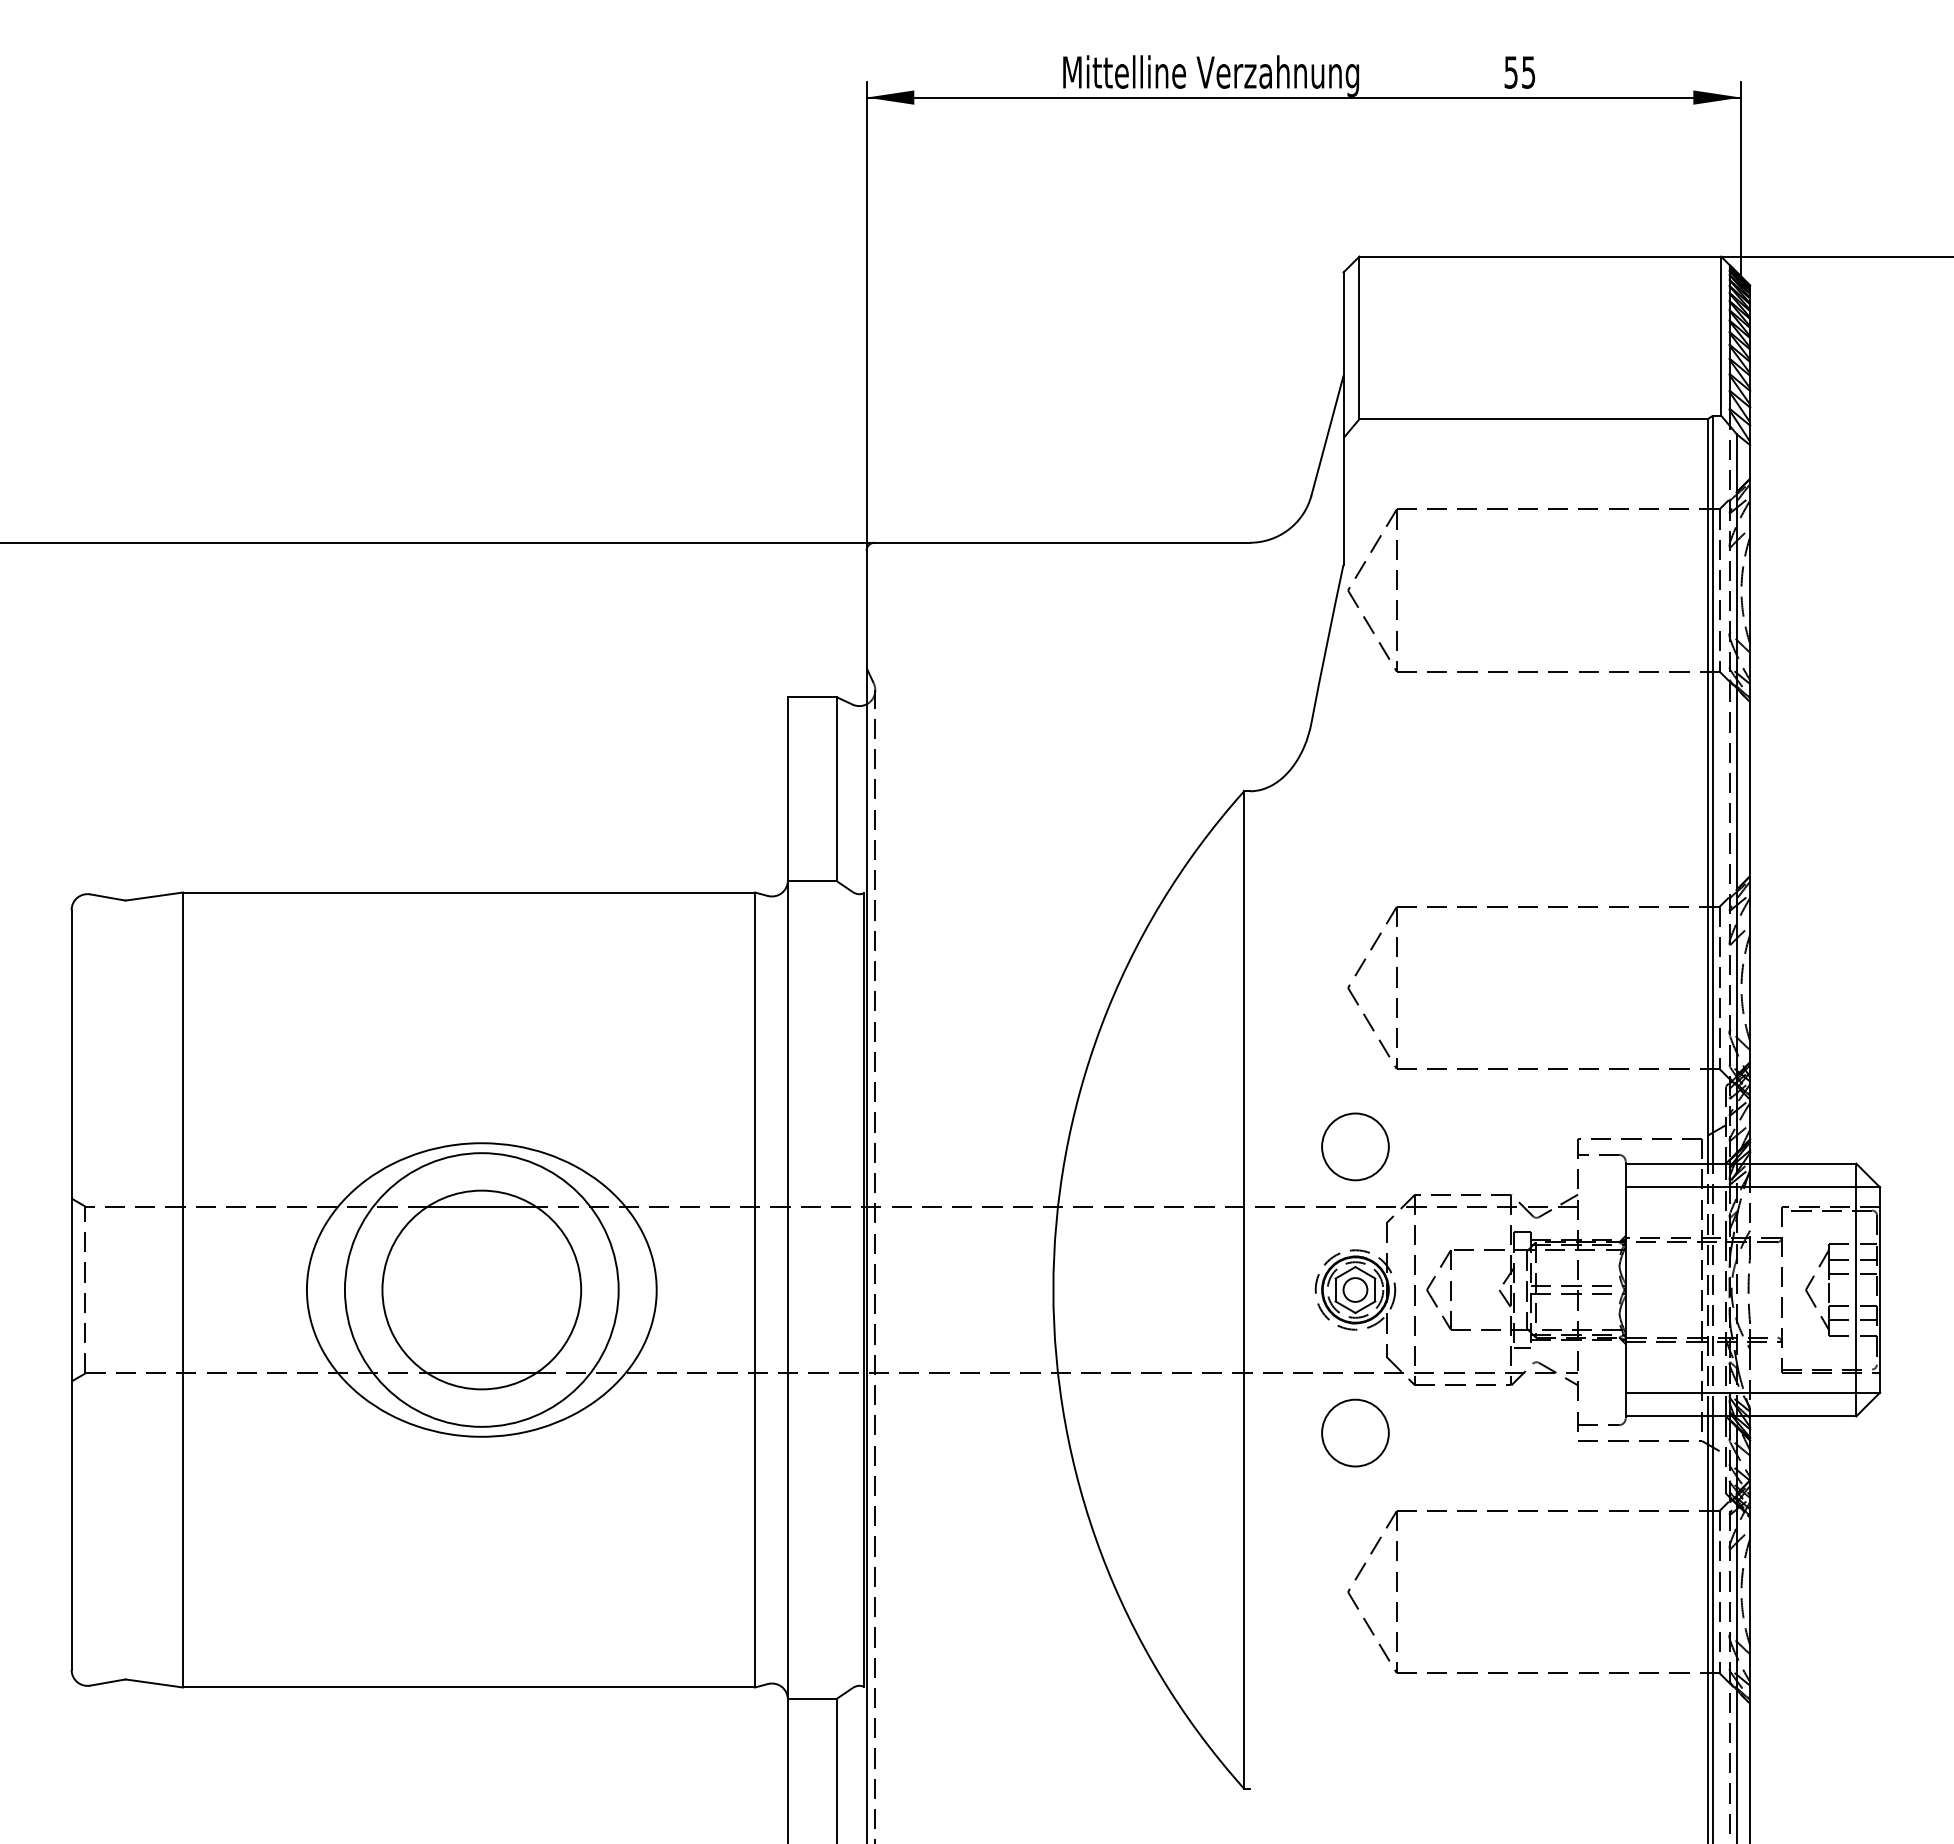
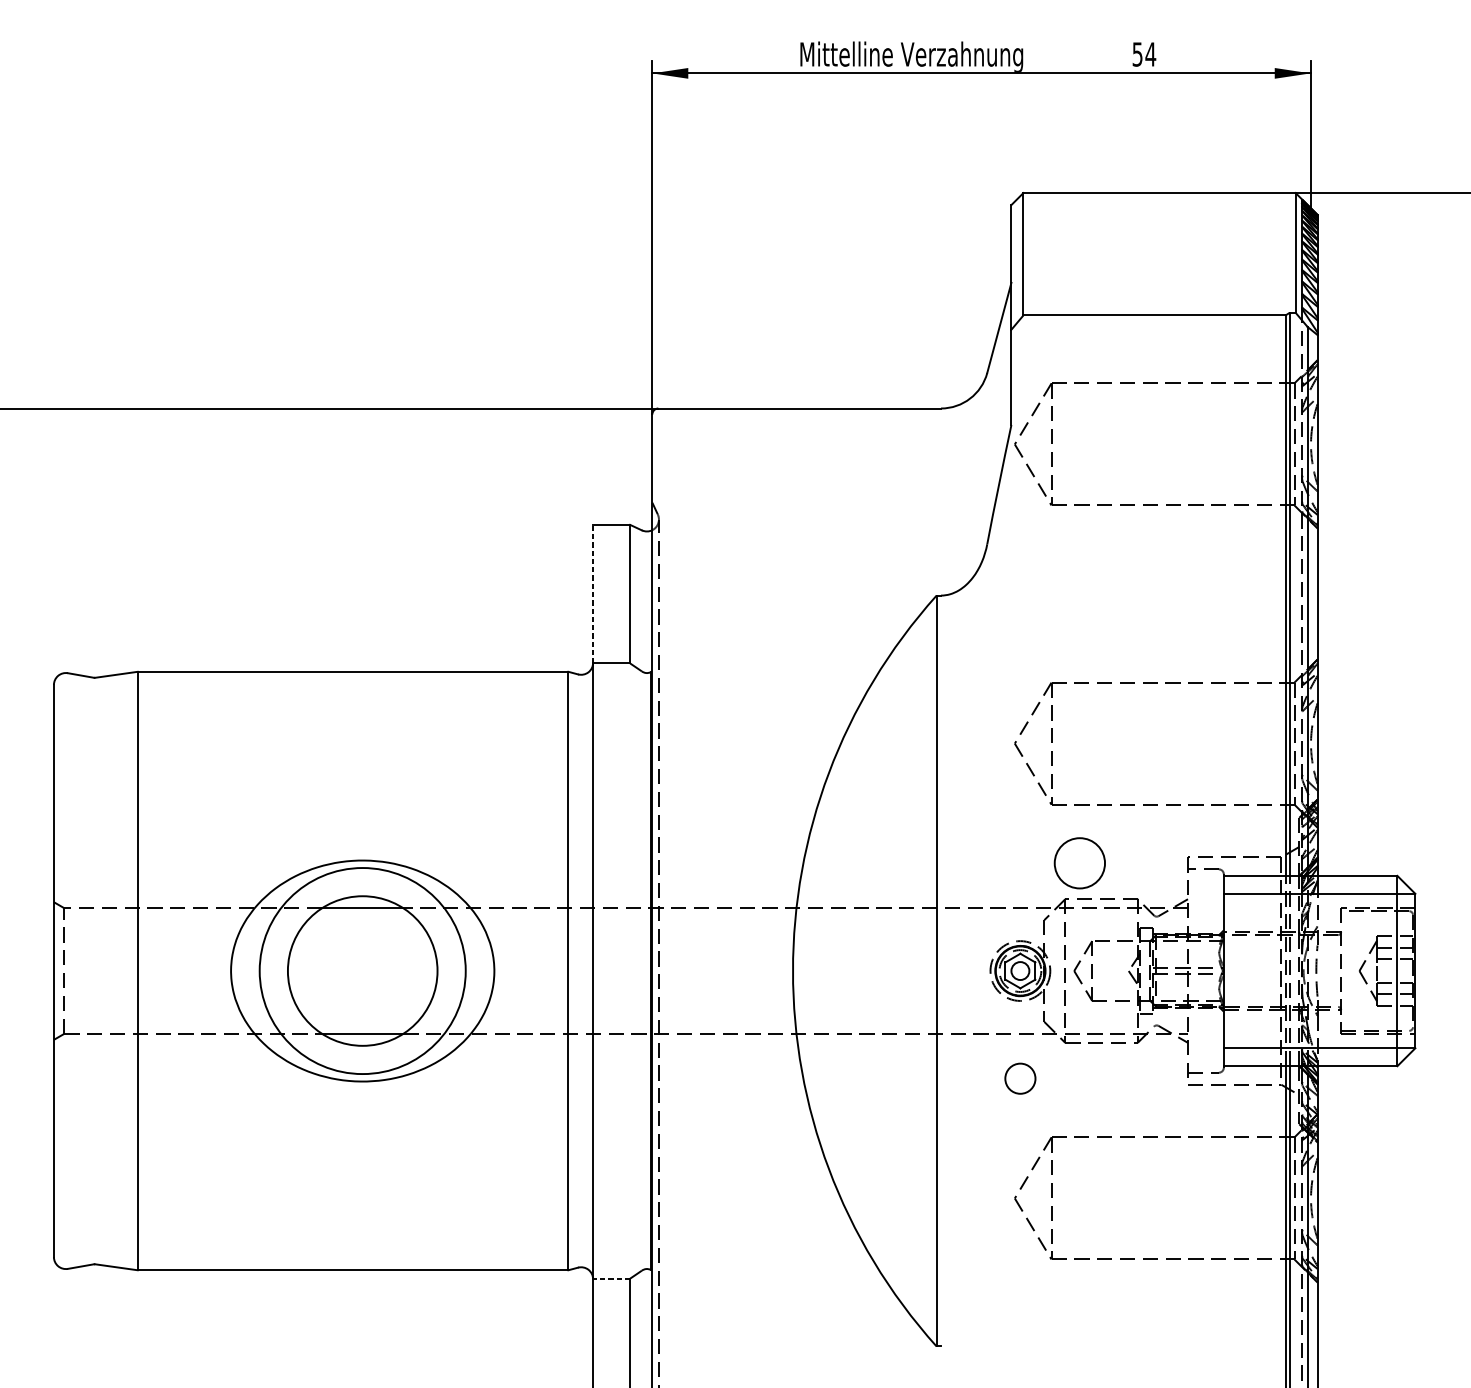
text: (1528, 72) -> (1150, 54), 55 -> 54
line: (787, 788) -> (592, 593), solid -> dashed
circle: (1355, 1146) -> (1079, 863), moved
circle: (1355, 1432) -> (1020, 1078), size x0.6
line: (812, 1698) -> (611, 1278), solid -> dashed

